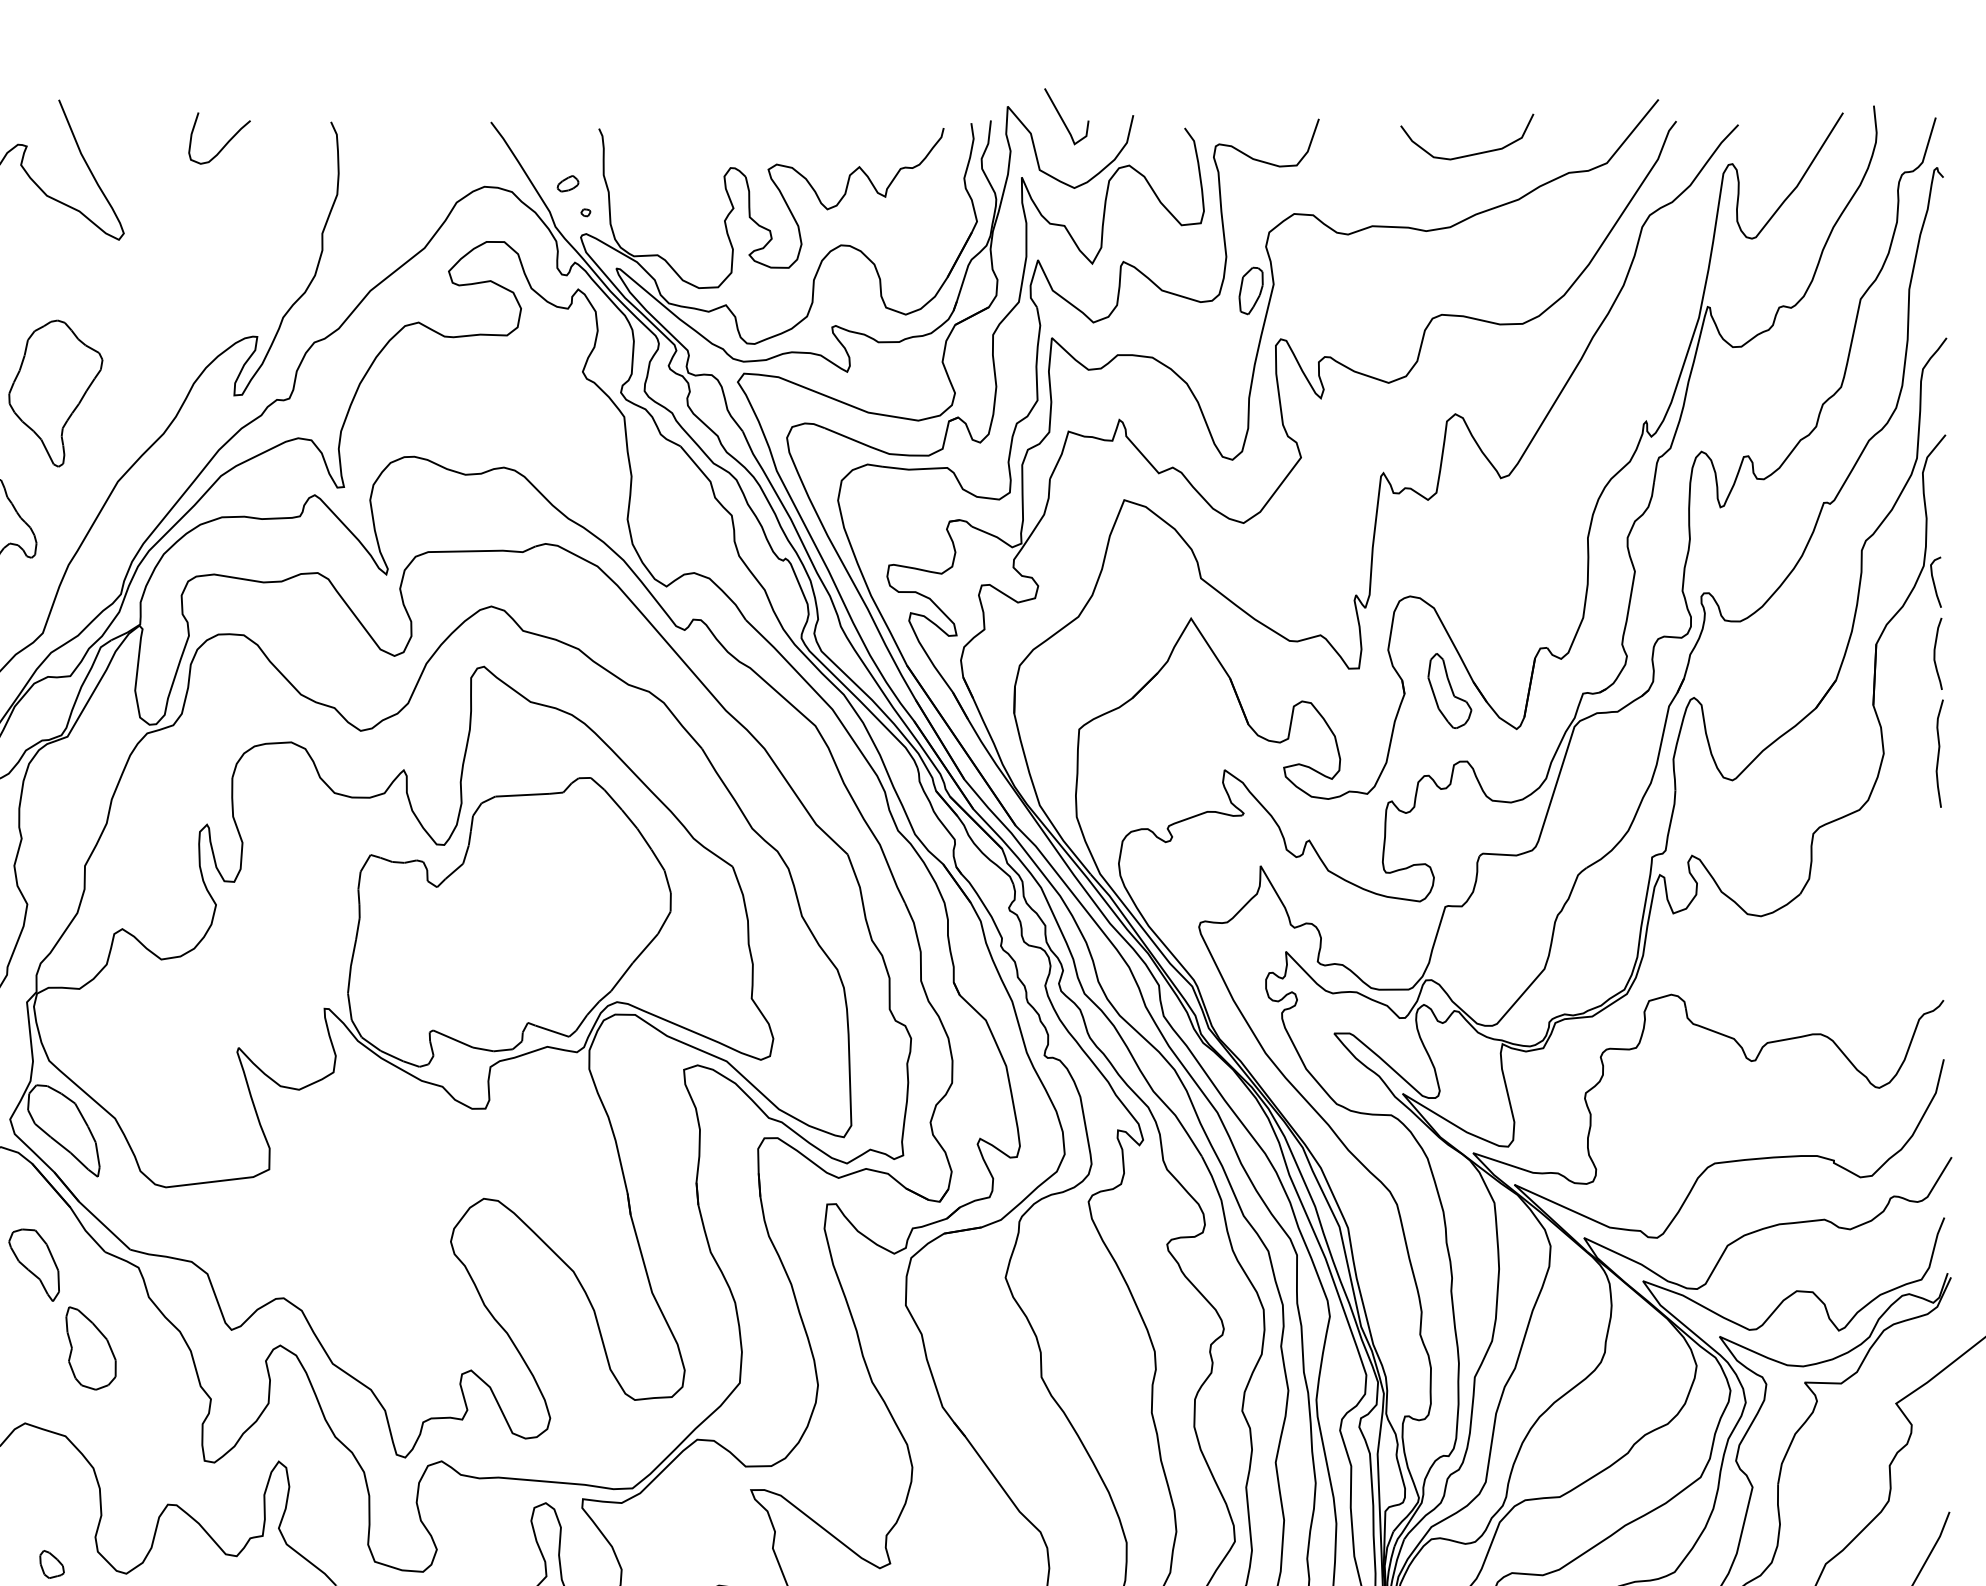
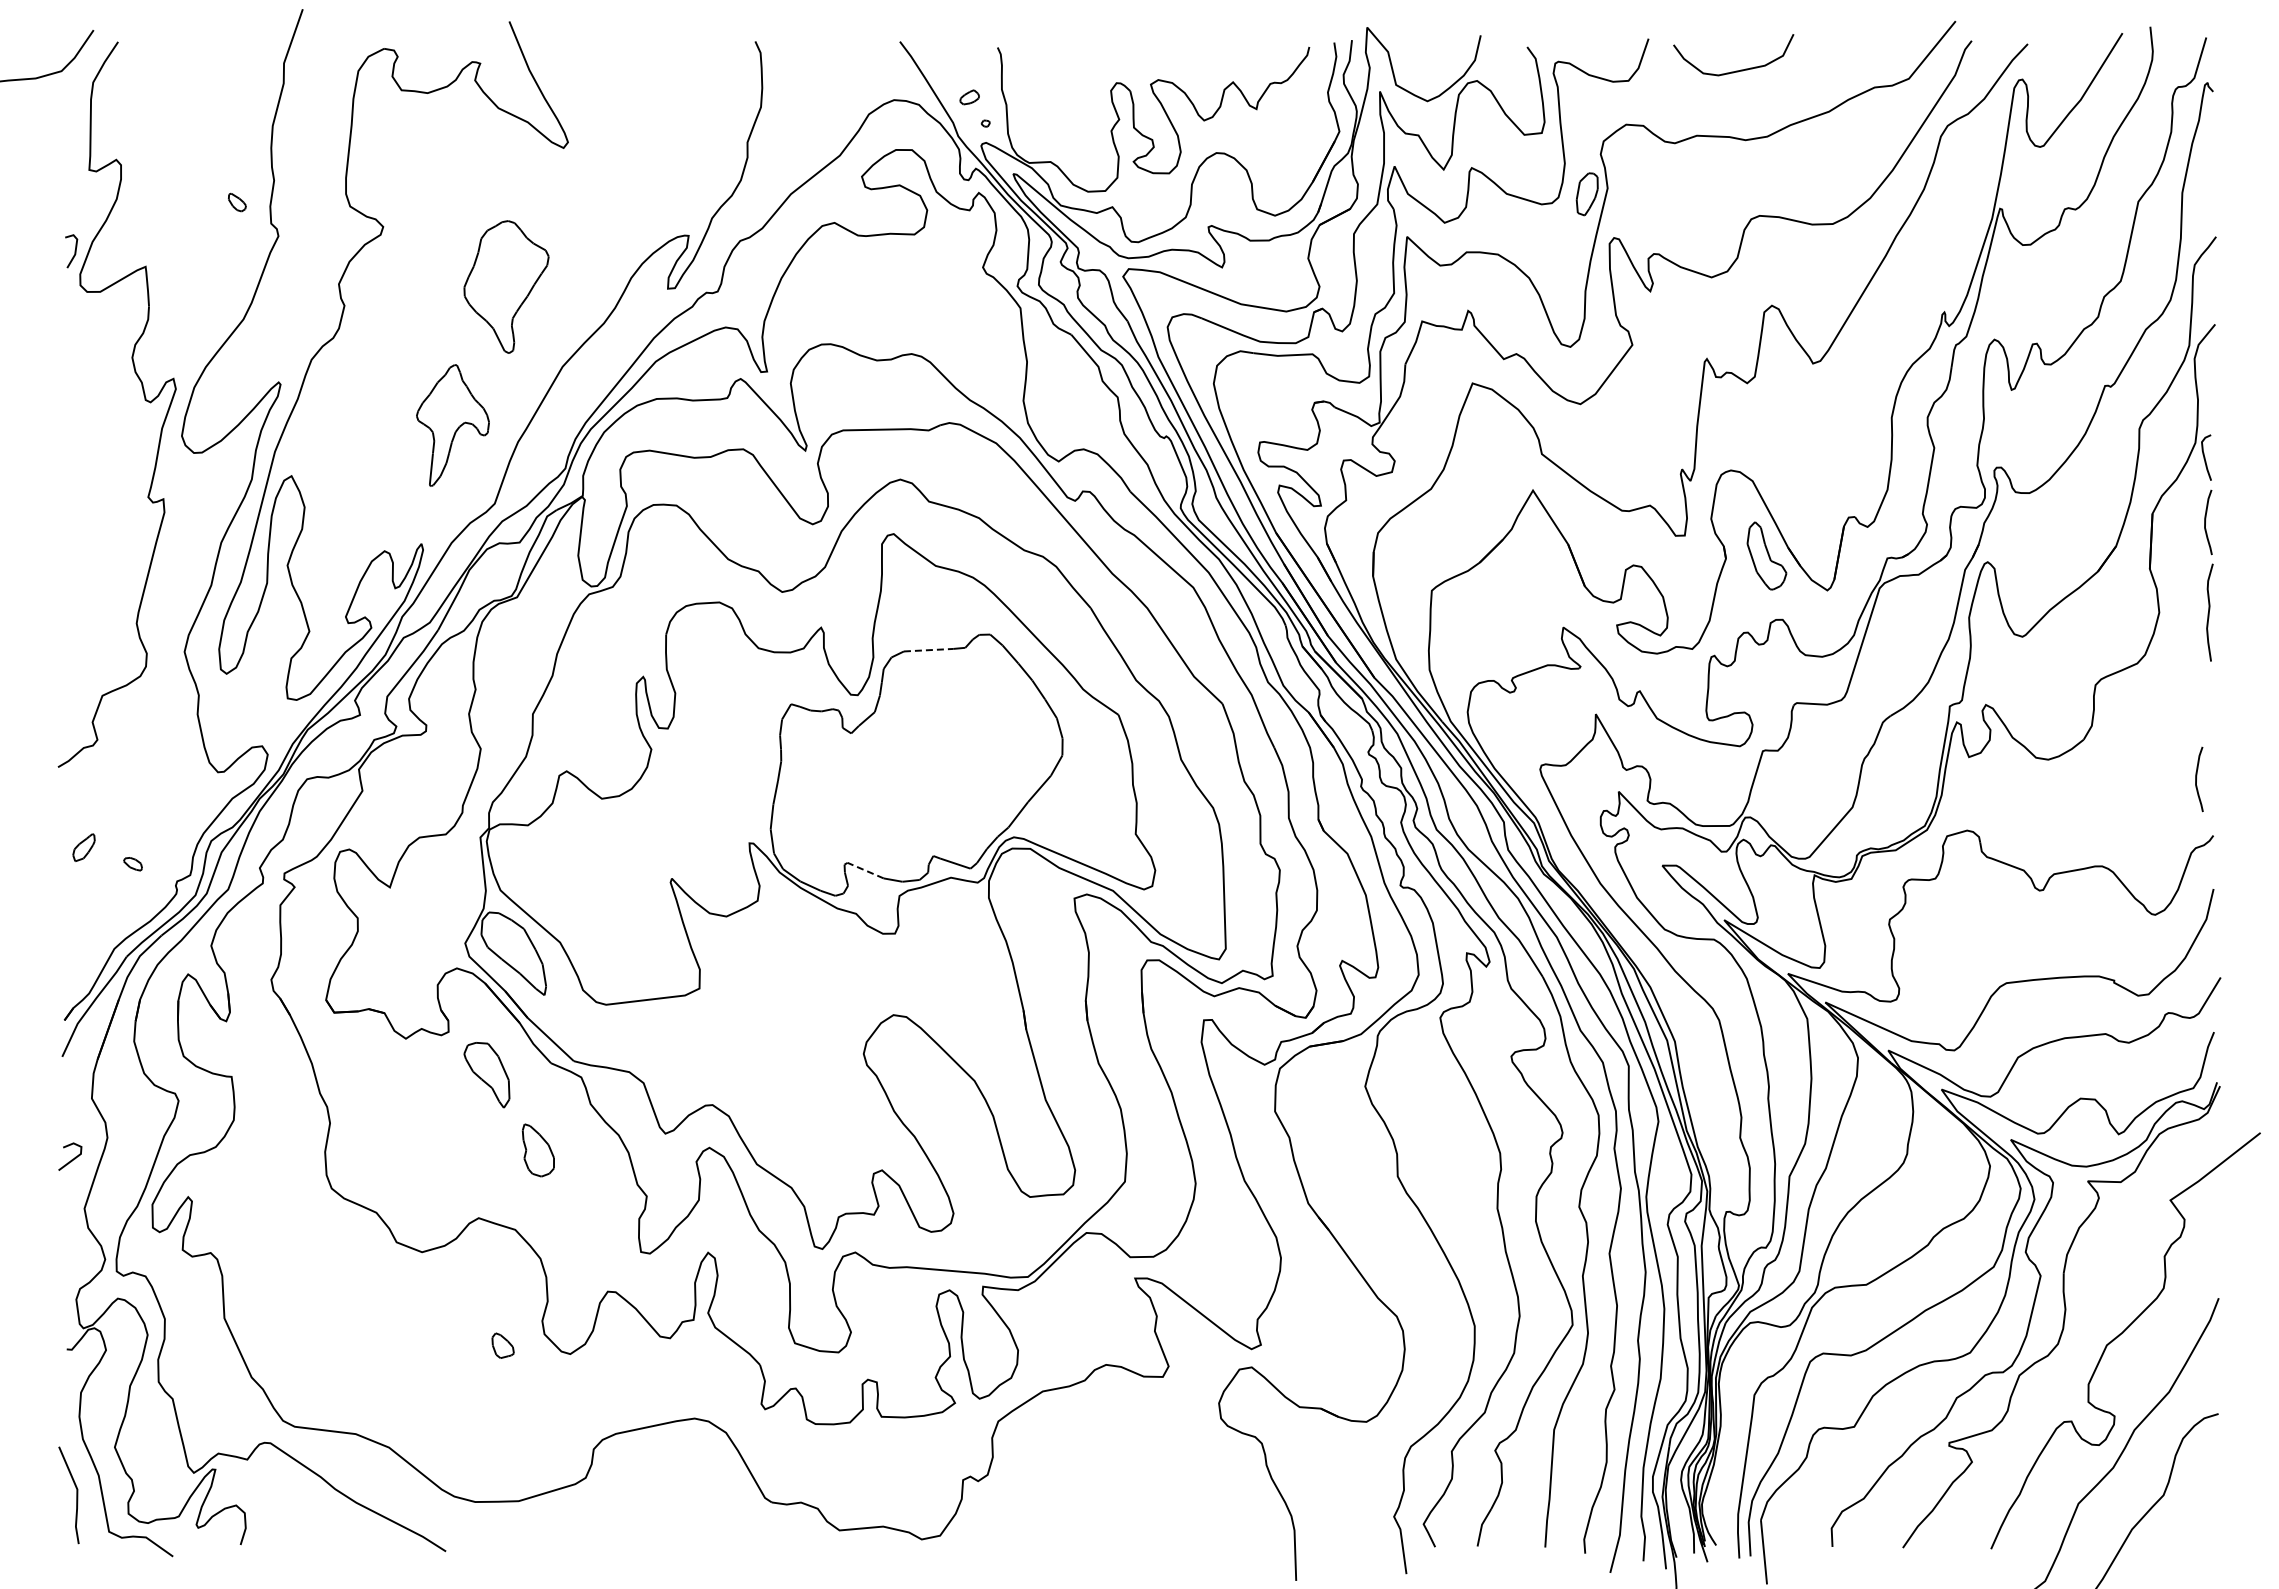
line: (1062, 117) -> (1416, 37), removed
curve: (225, 144) -> (659, 61), removed
curve: (1470, 154) -> (1736, 70), moved
line: (522, 795) -> (928, 650), solid -> dashed
curve: (1924, 938) -> (2196, 779), added
line: (452, 1038) -> (865, 870), solid -> dashed
part: (91, 1348) -> (538, 1150), size x0.7

